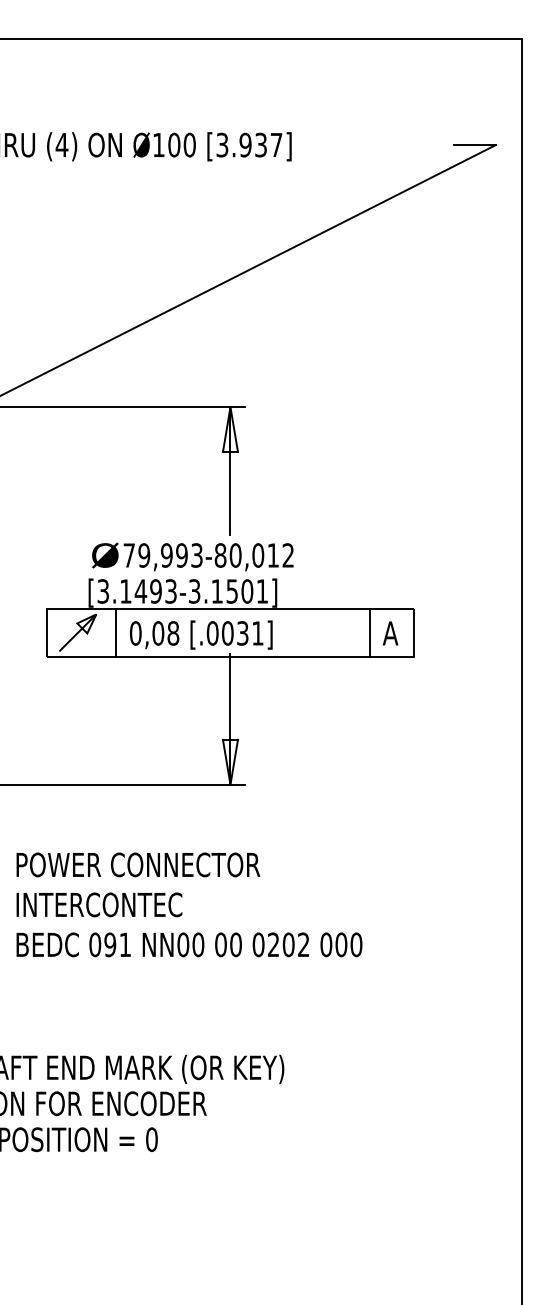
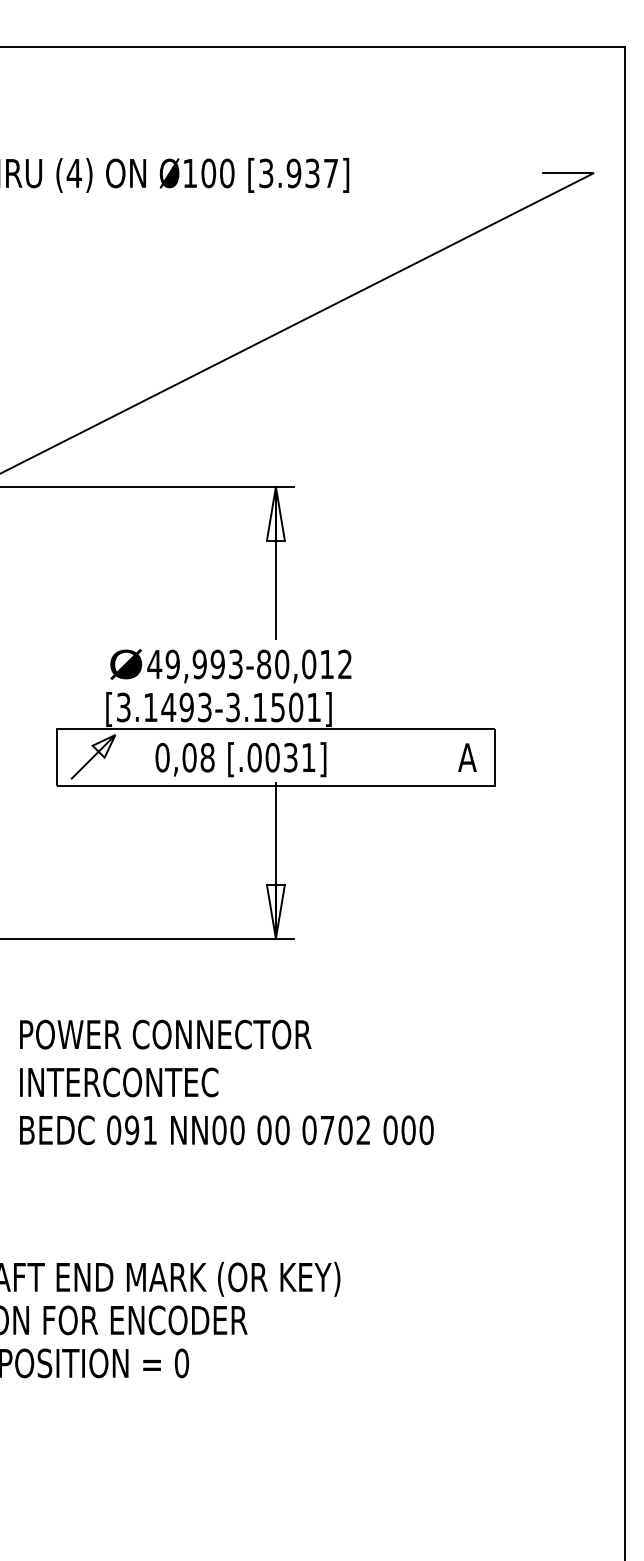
text: (129, 555) -> (154, 664), 79,993-80,012 -> 49,993-80,012
line: (116, 633) -> (139, 757), removed
line: (370, 633) -> (443, 757), removed
text: (273, 944) -> (327, 1129), 0202 -> 0702

